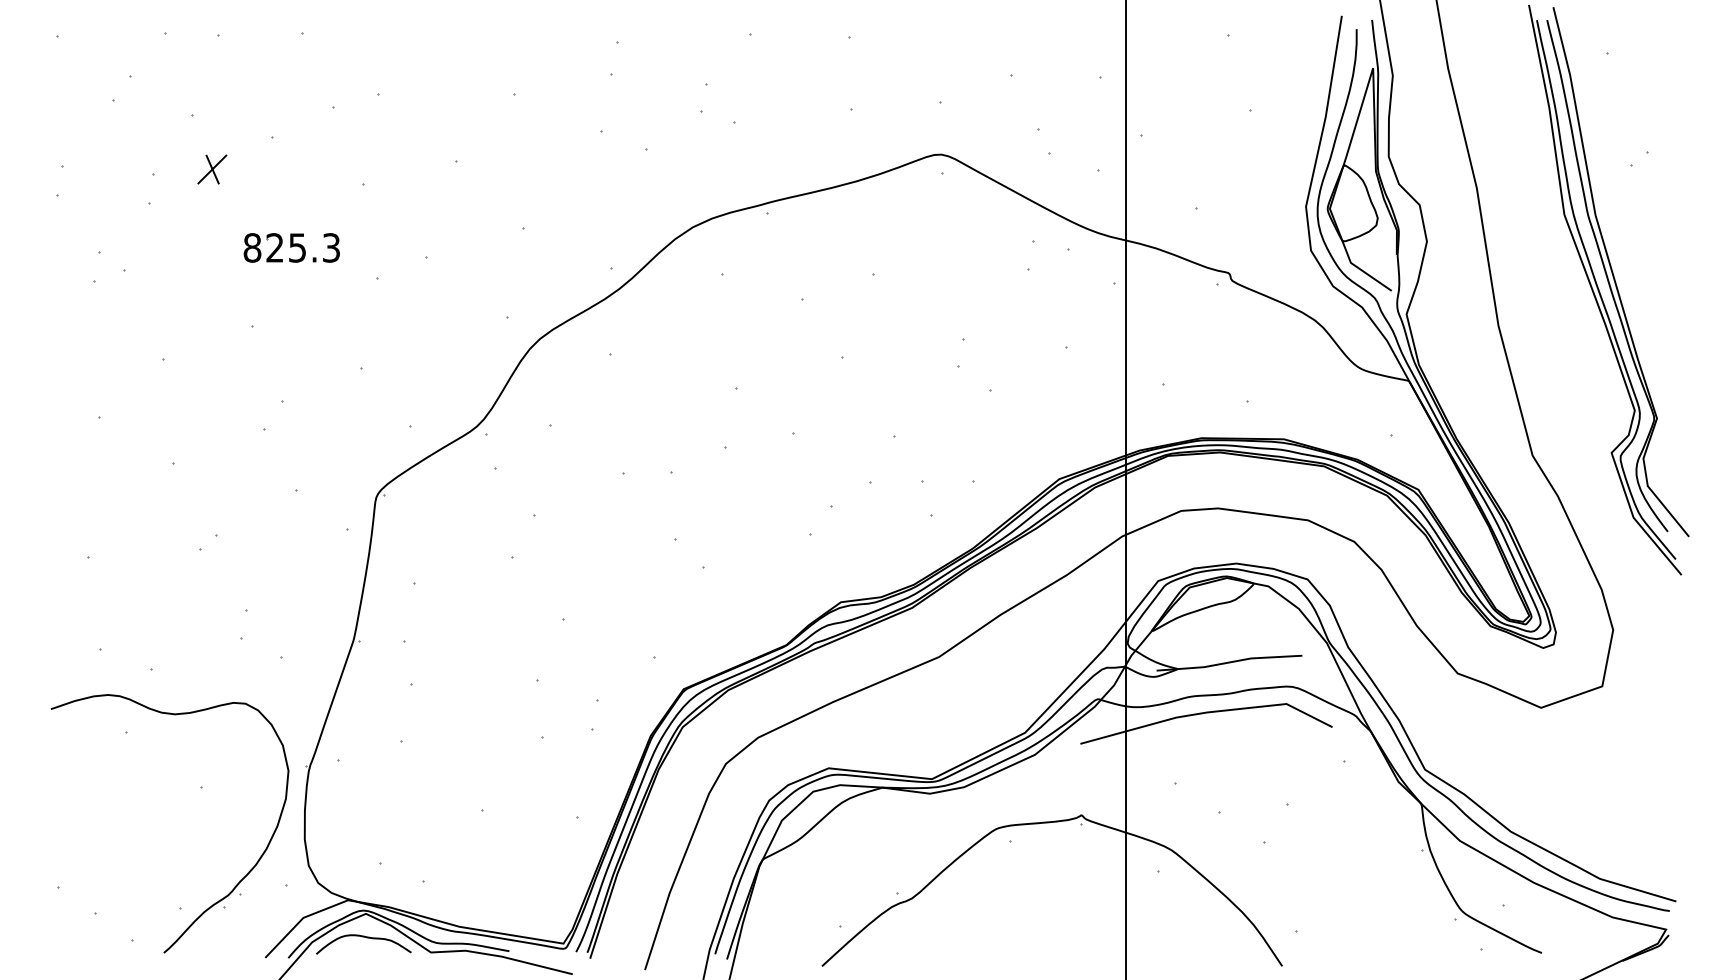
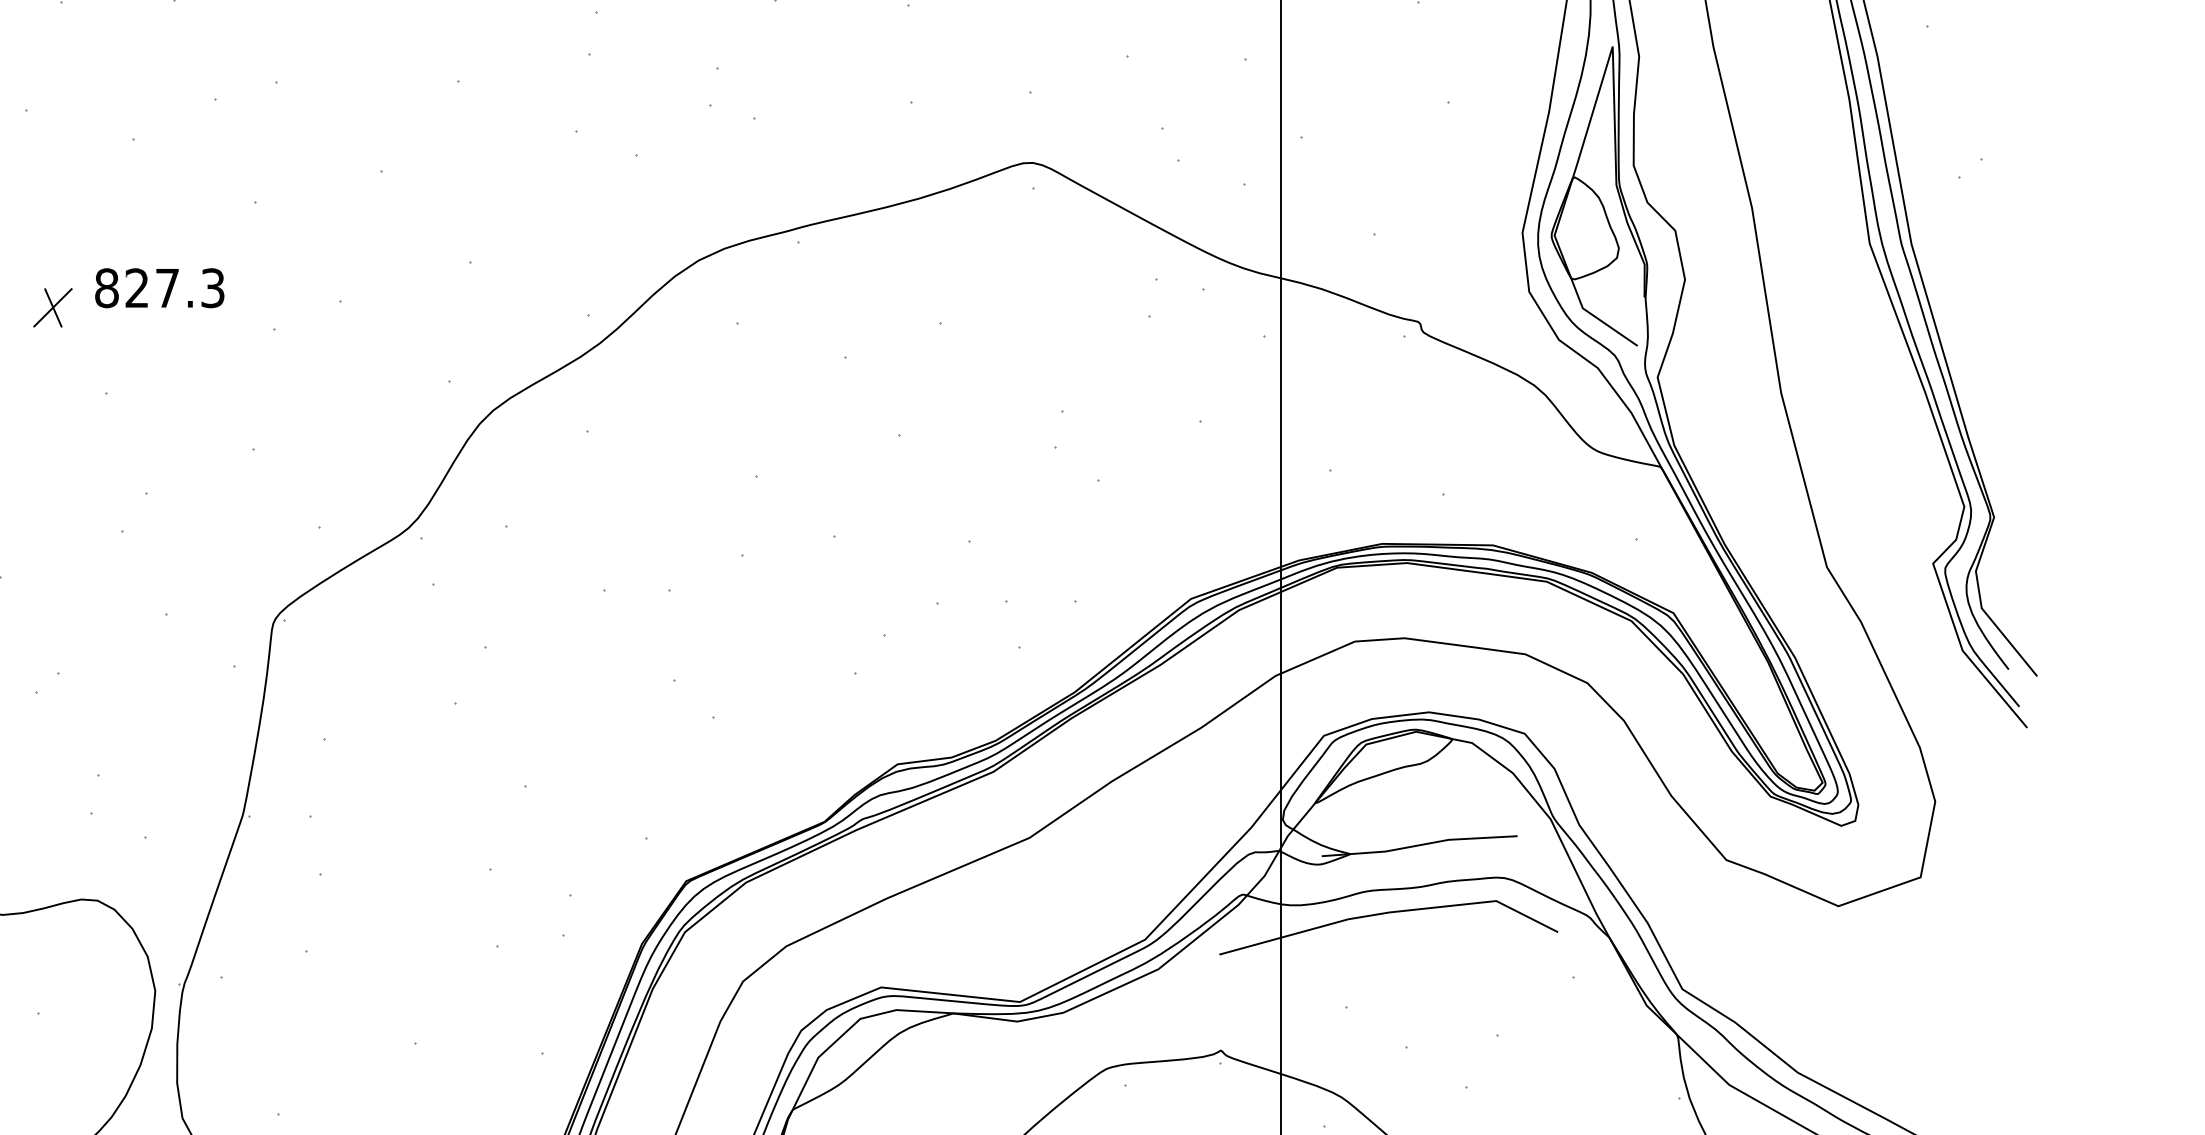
part: (212, 169) -> (53, 307), moved
text: (297, 247) -> (167, 287), 825.3 -> 827.3

